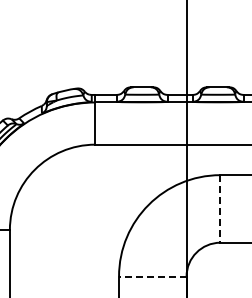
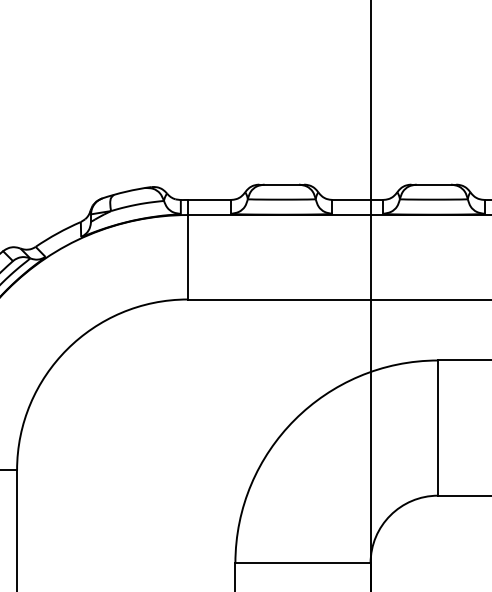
line: (220, 208) -> (438, 427), dashed -> solid
line: (152, 276) -> (302, 563), dashed -> solid

